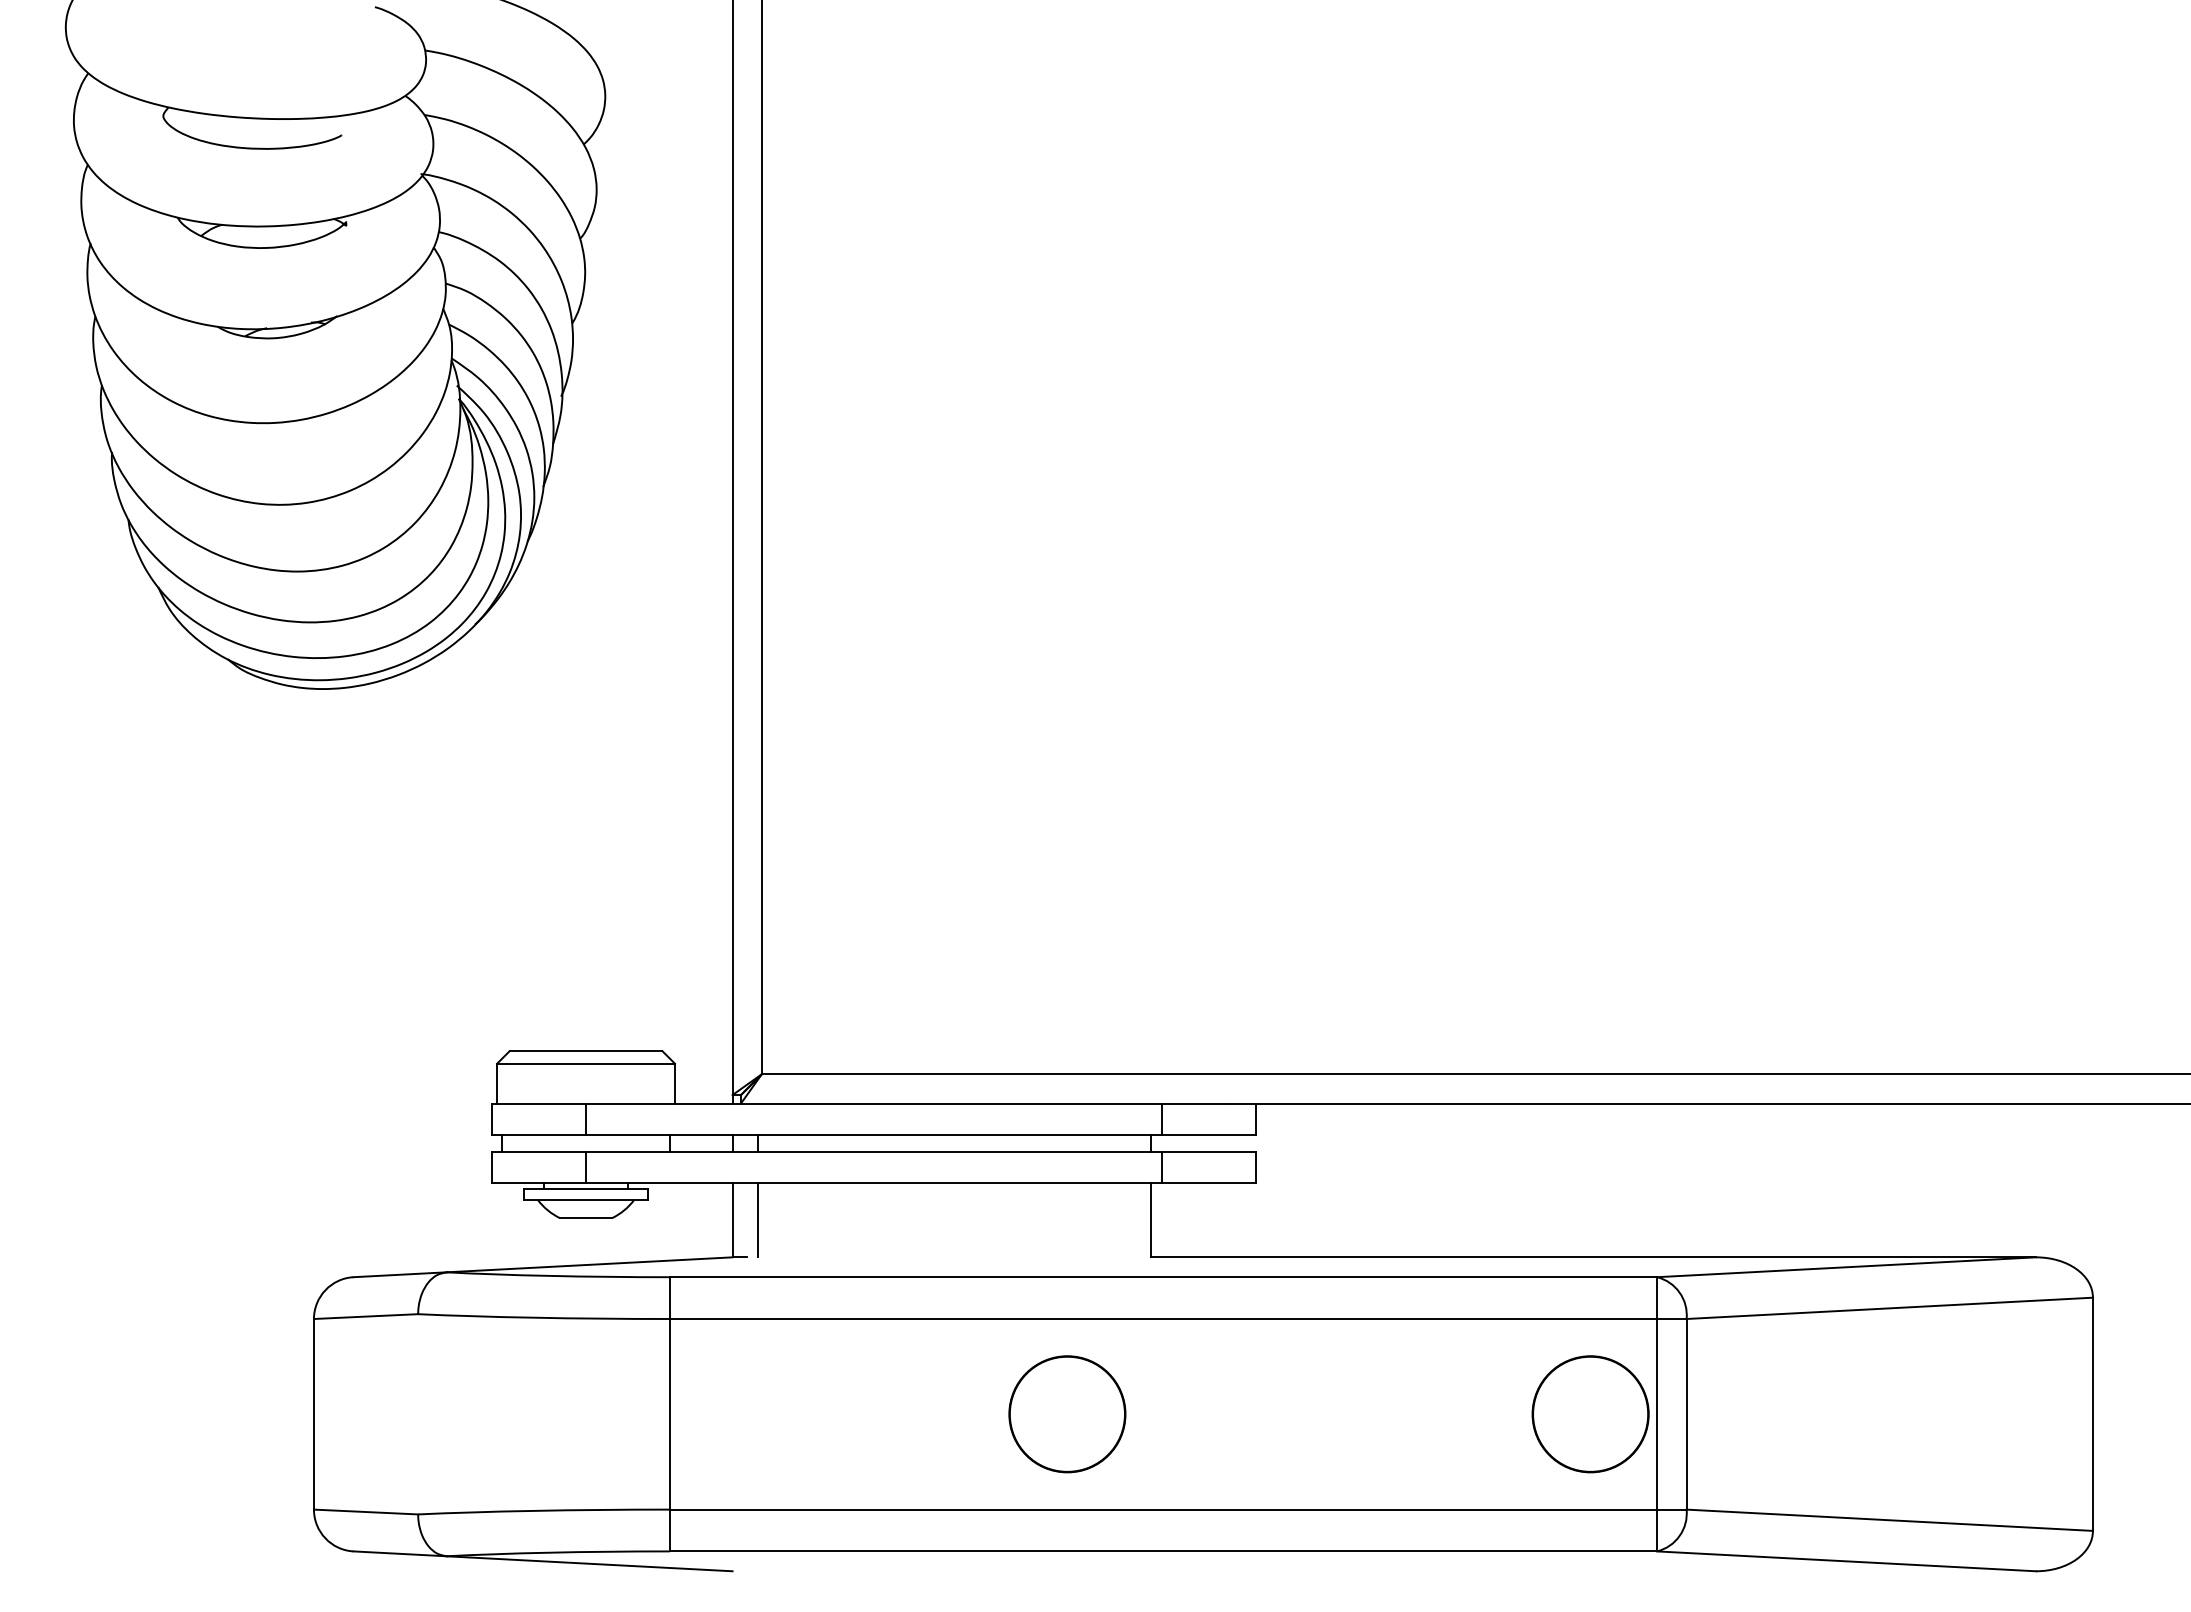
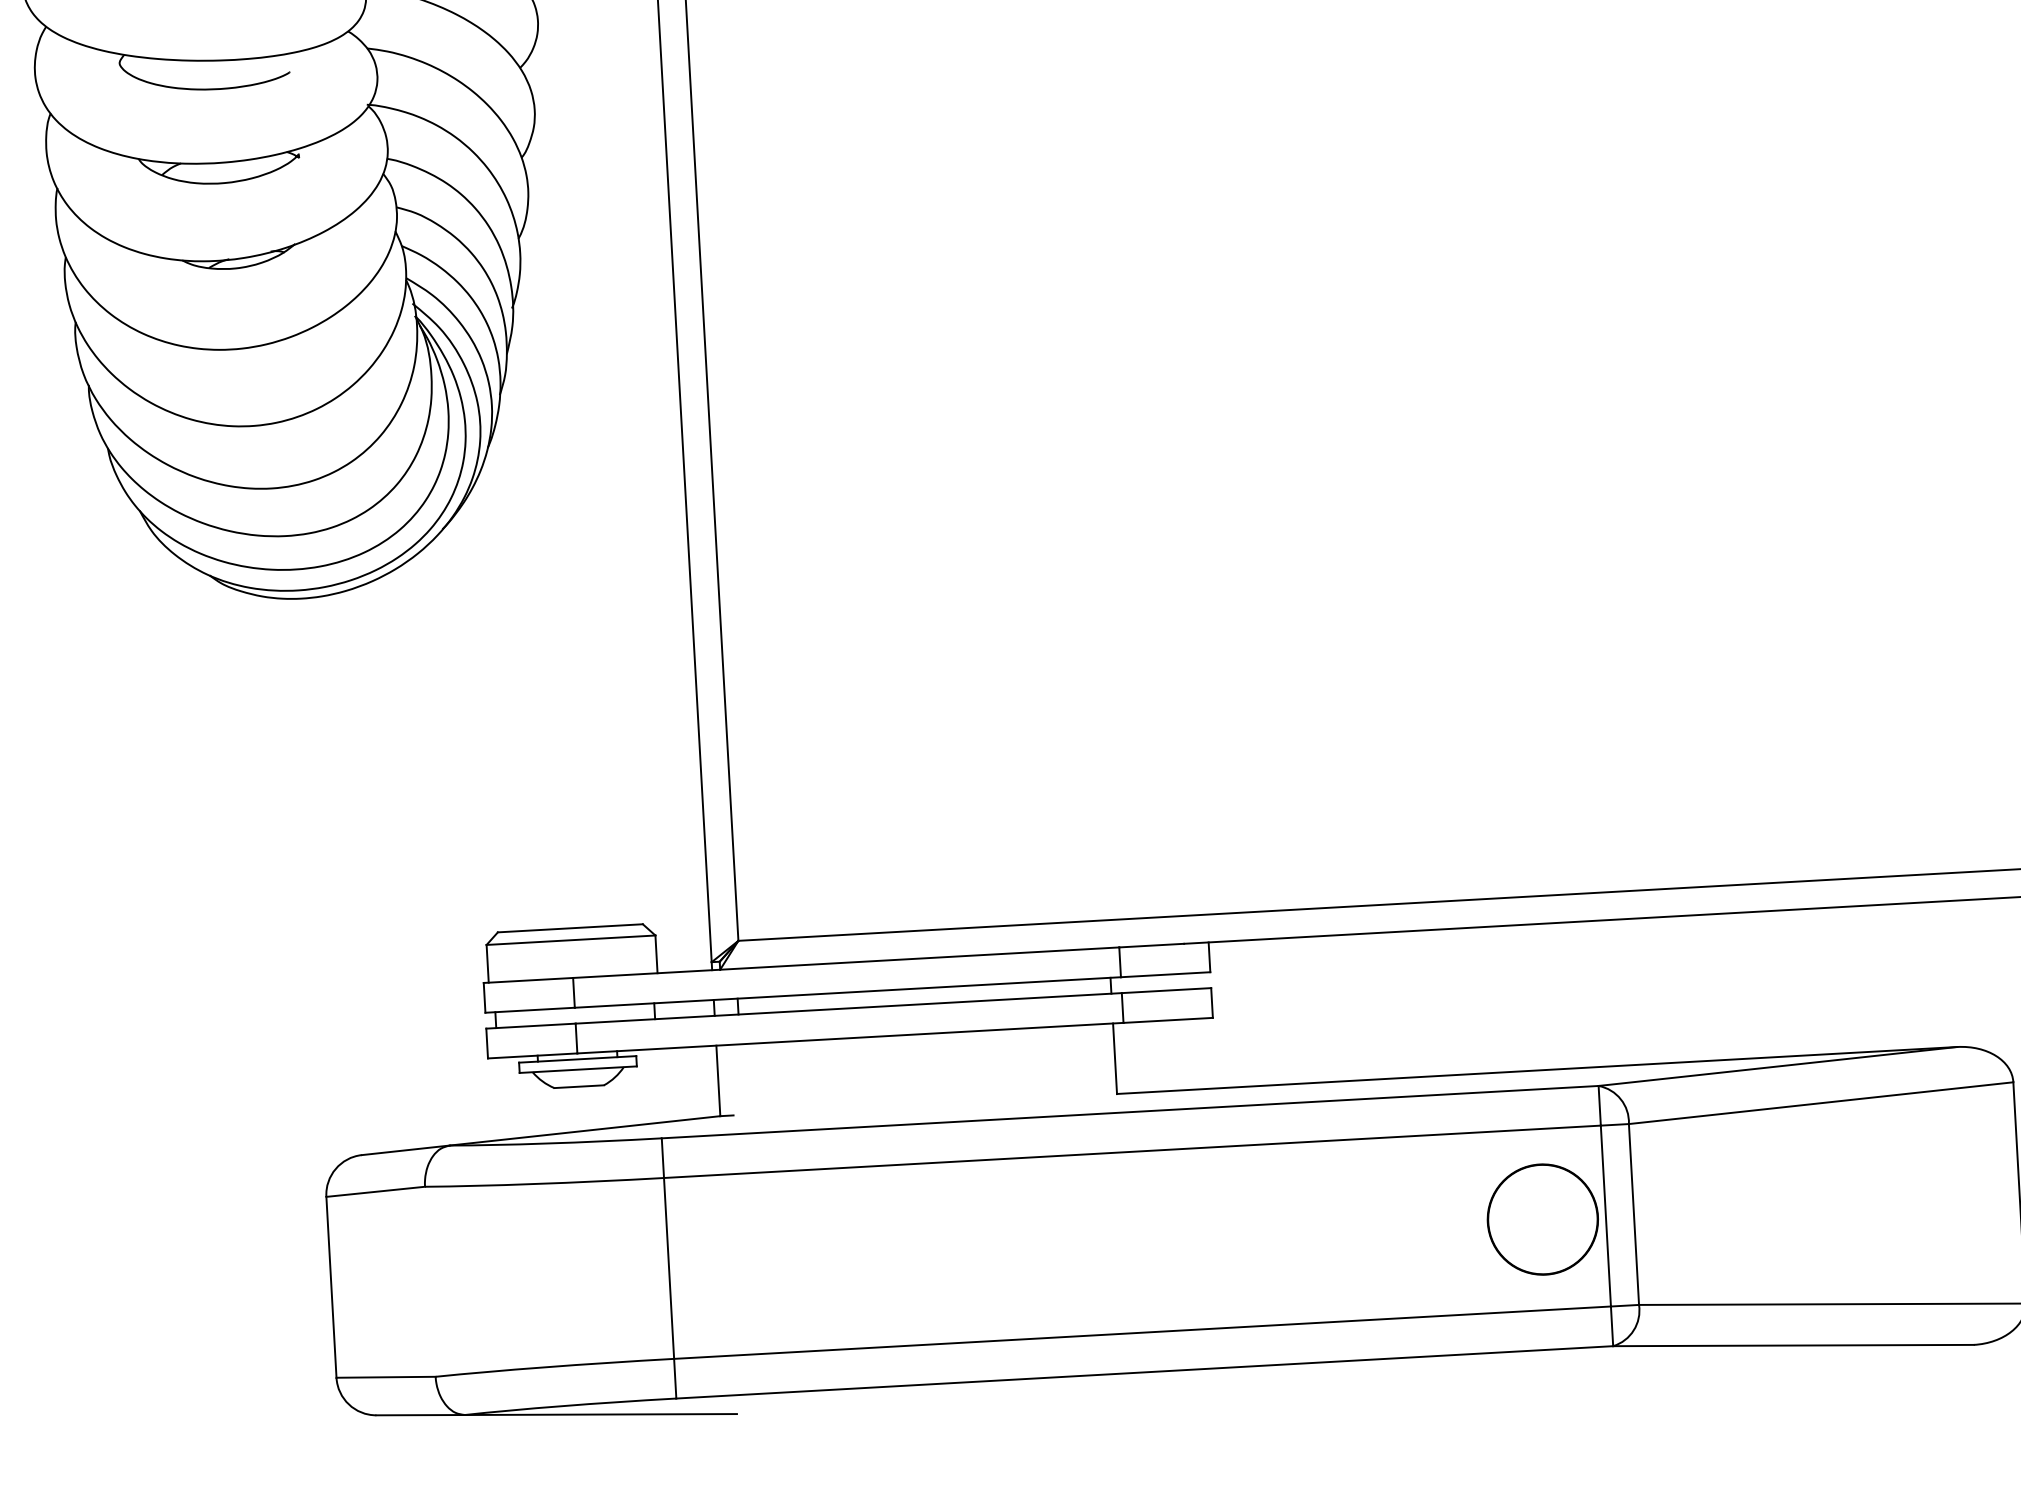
line: (757, 1220) -> (742, 1079), removed
circle: (1067, 1414) -> (1046, 1247), removed

